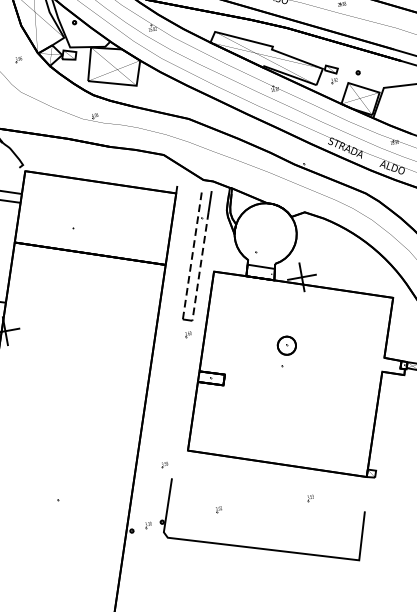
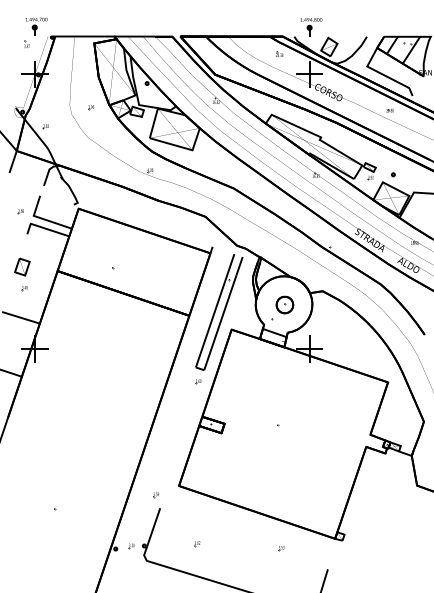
line: (192, 254) -> (215, 310), dashed -> solid
line: (200, 267) -> (220, 323), dashed -> solid
part: (286, 345) -> (284, 304), moved

